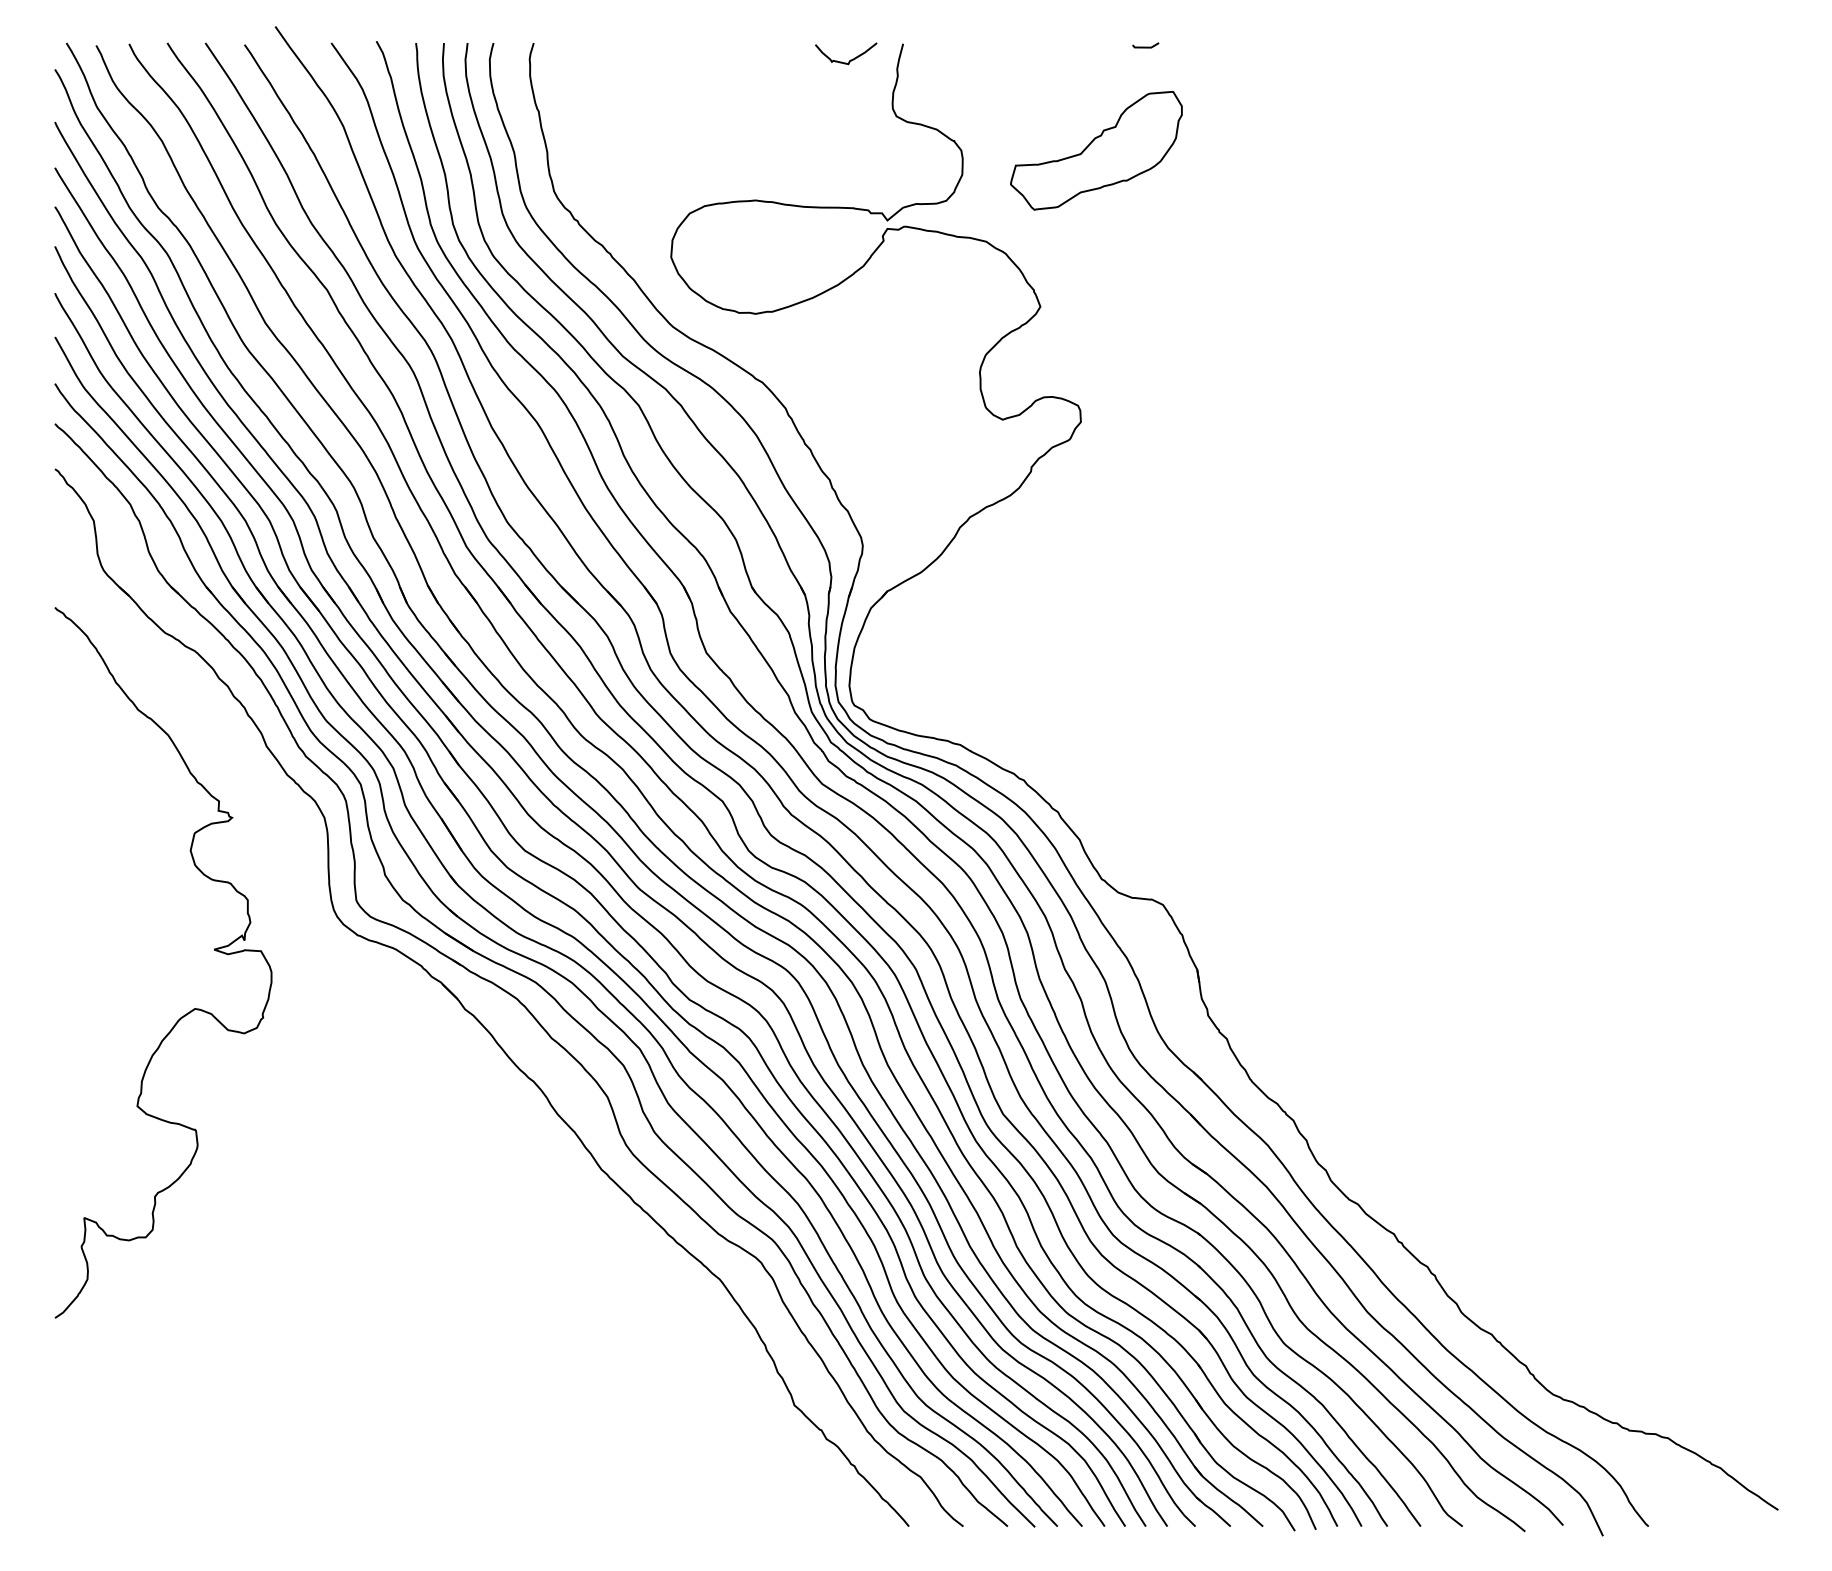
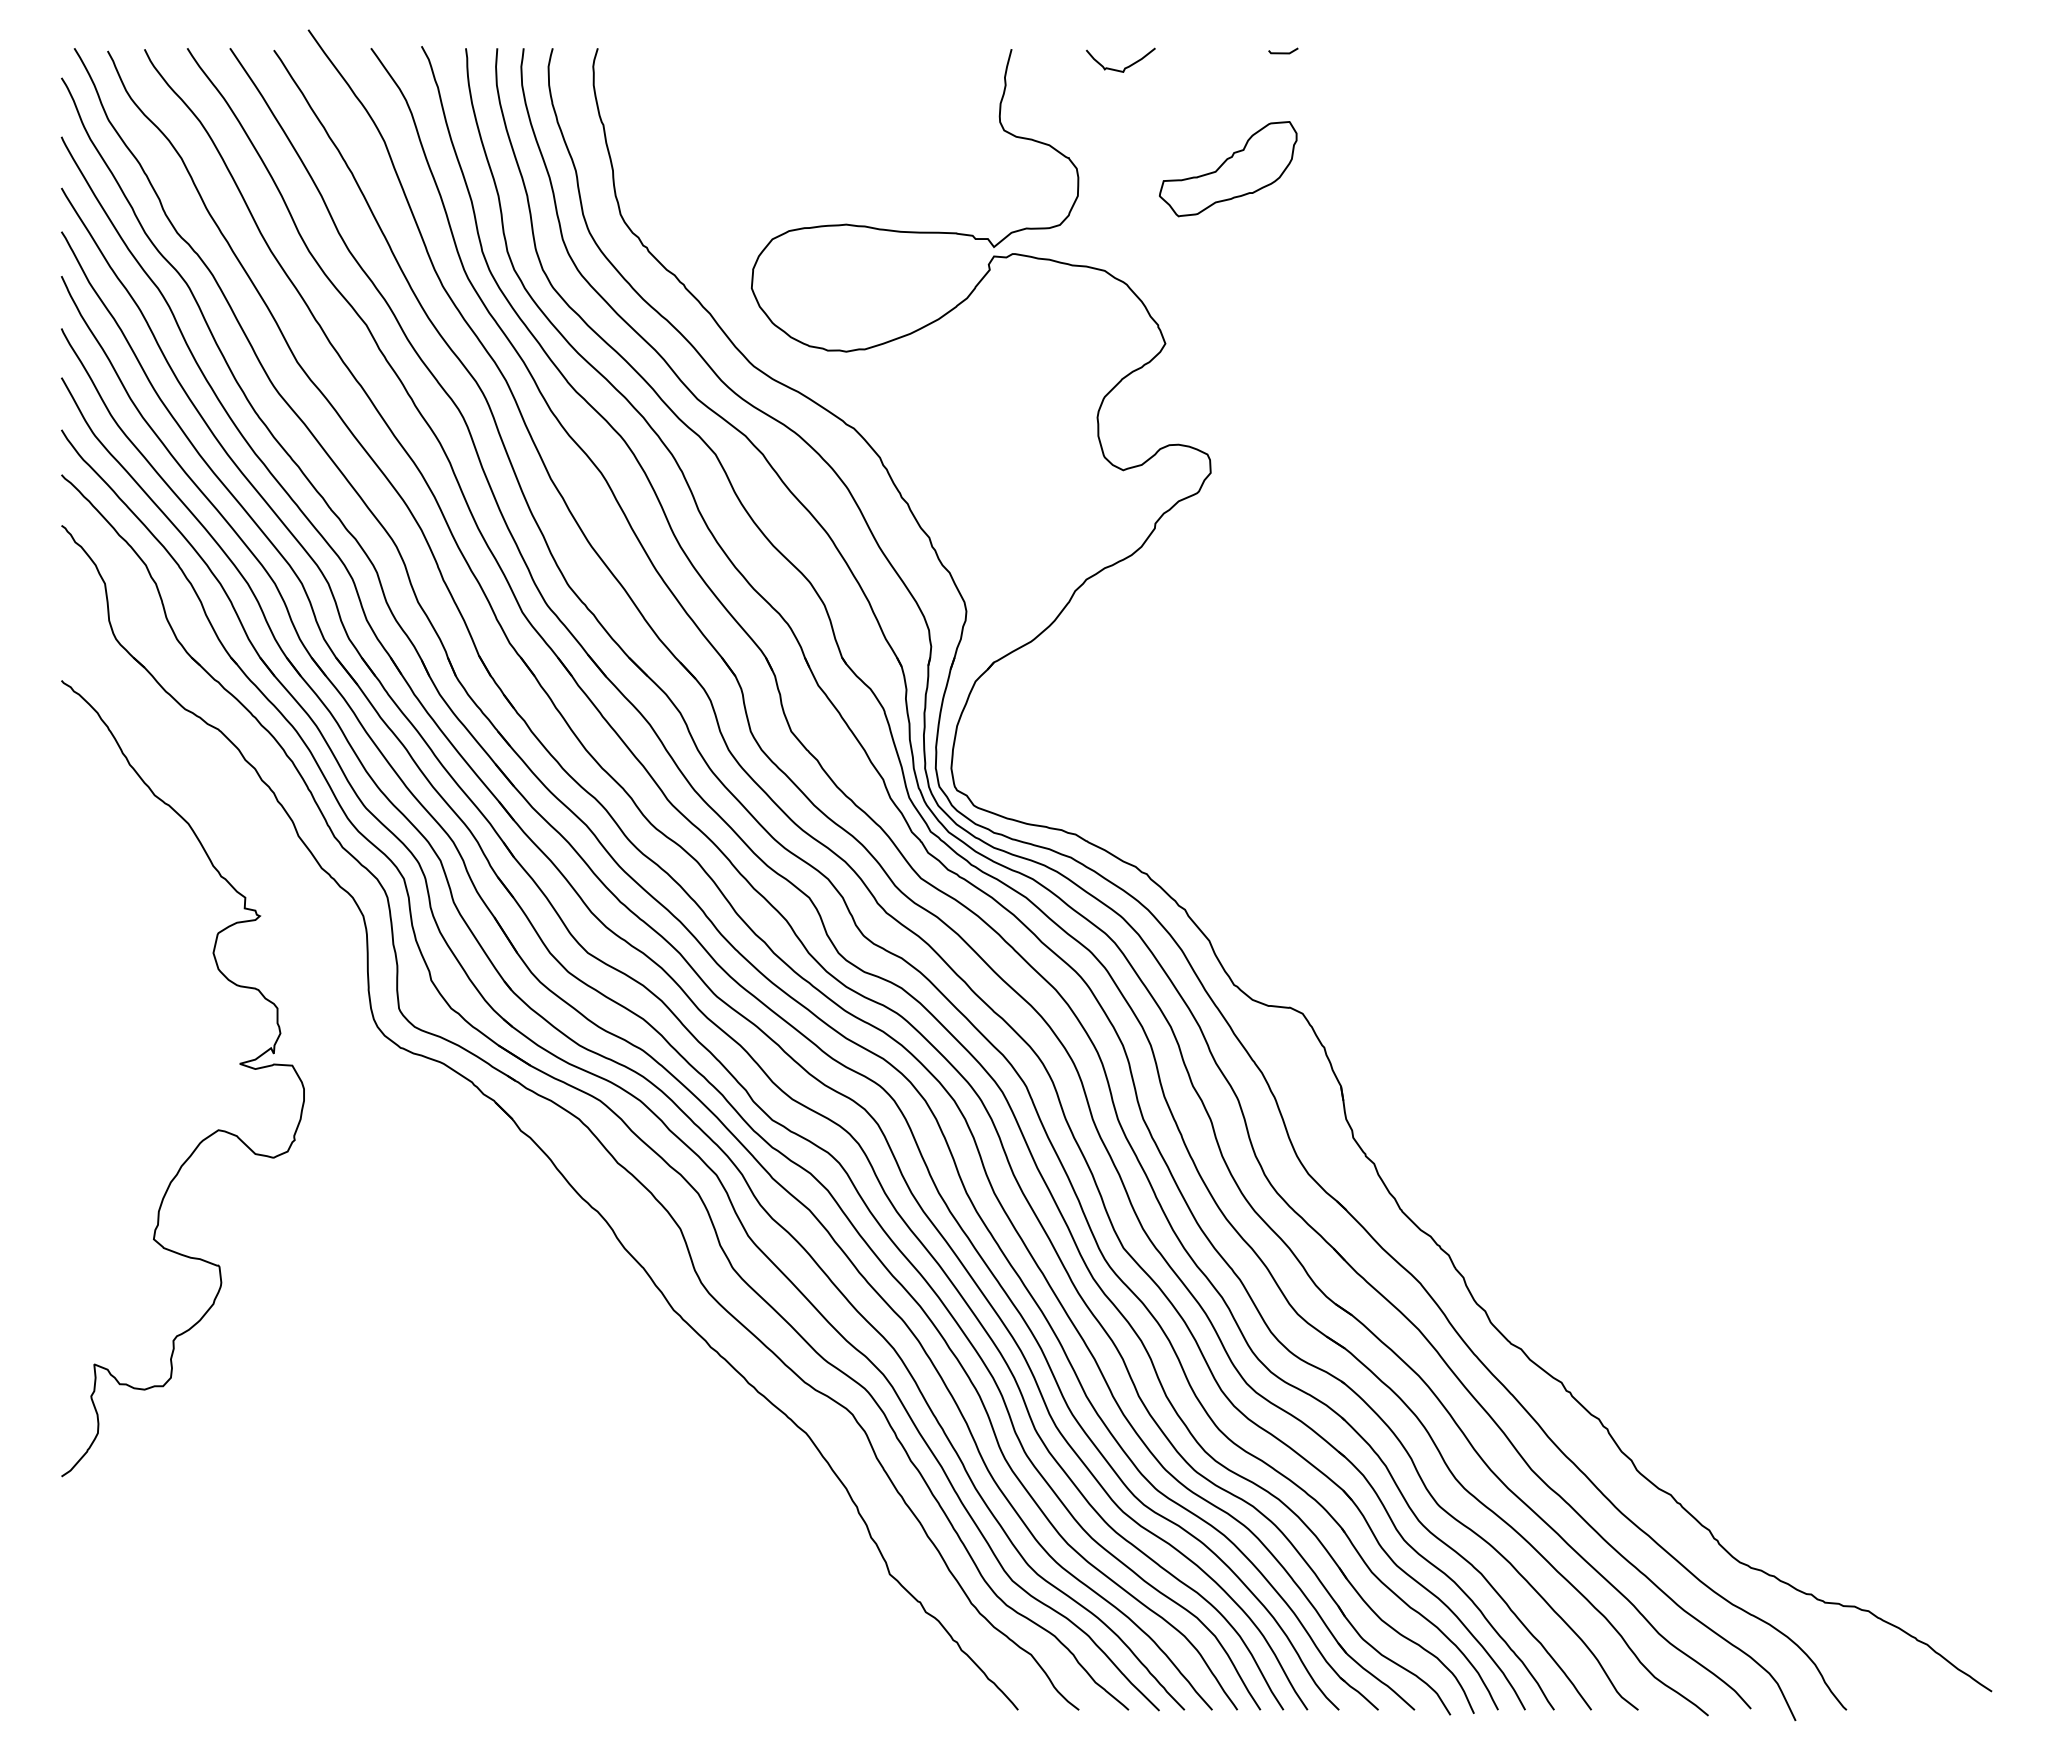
curve: (849, 60) -> (1124, 67), moved
part: (1096, 151) -> (1228, 169), size x0.71

